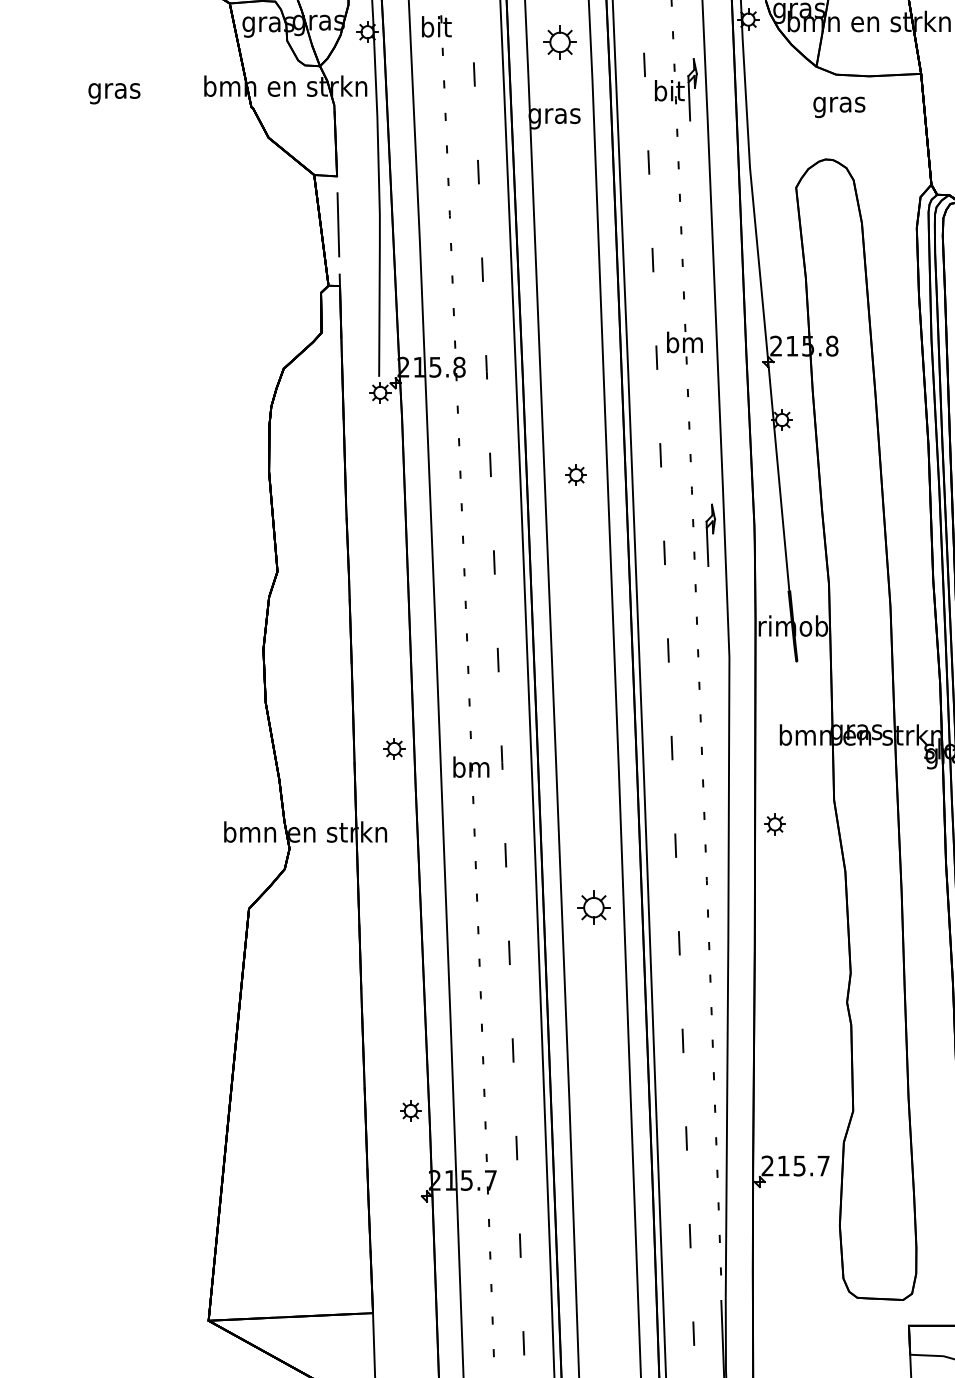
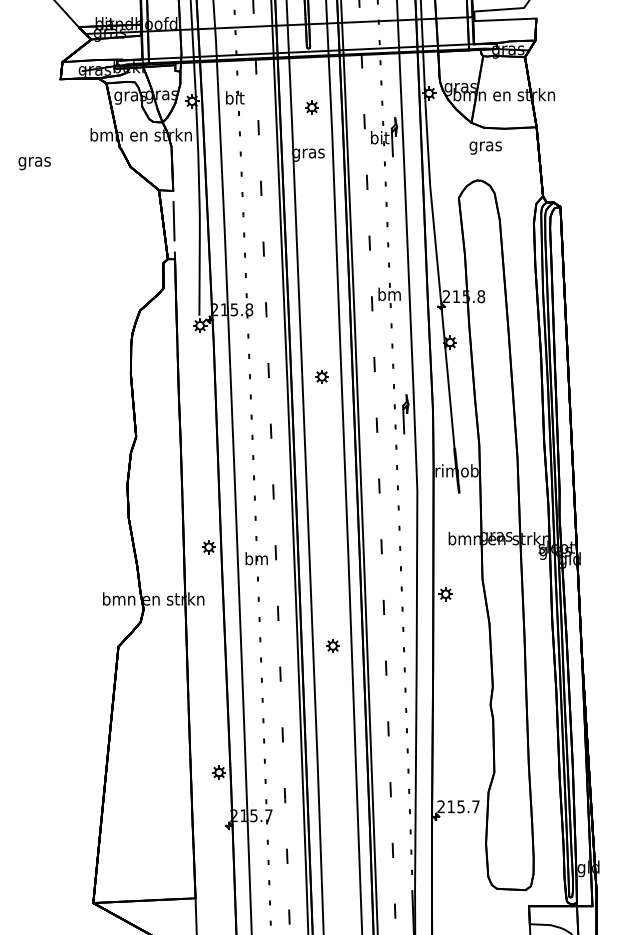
part: (559, 42) -> (311, 107), size x0.62
text: (114, 93) -> (34, 163), moved
part: (593, 906) -> (332, 645), size x0.62

